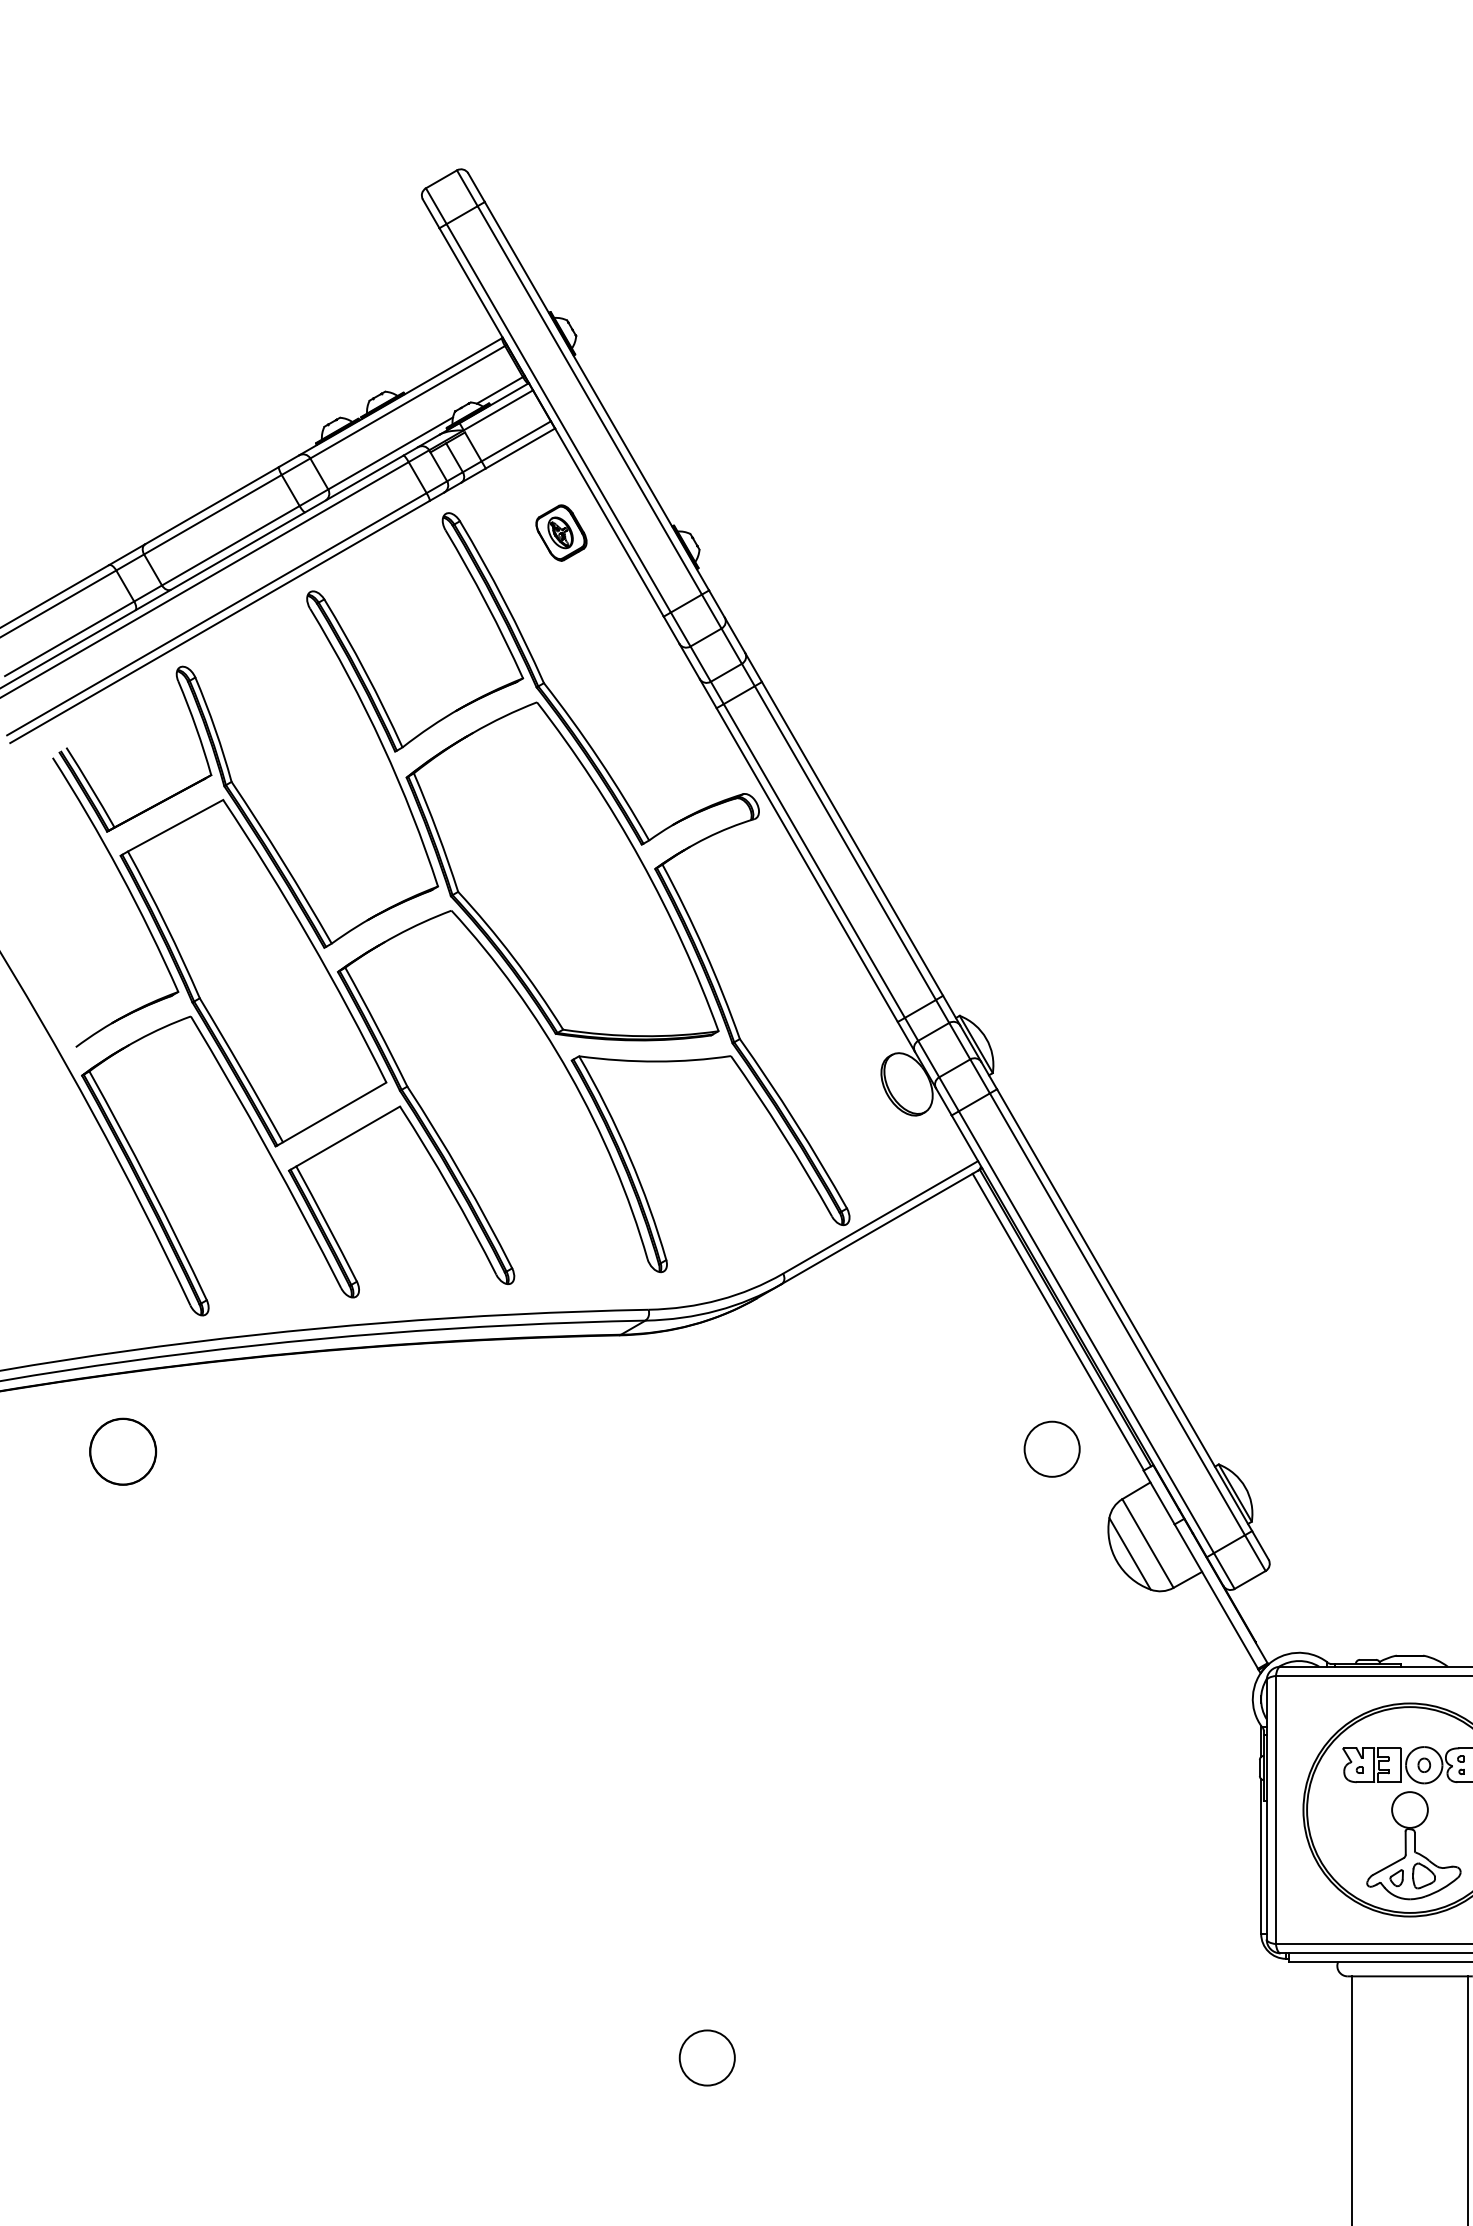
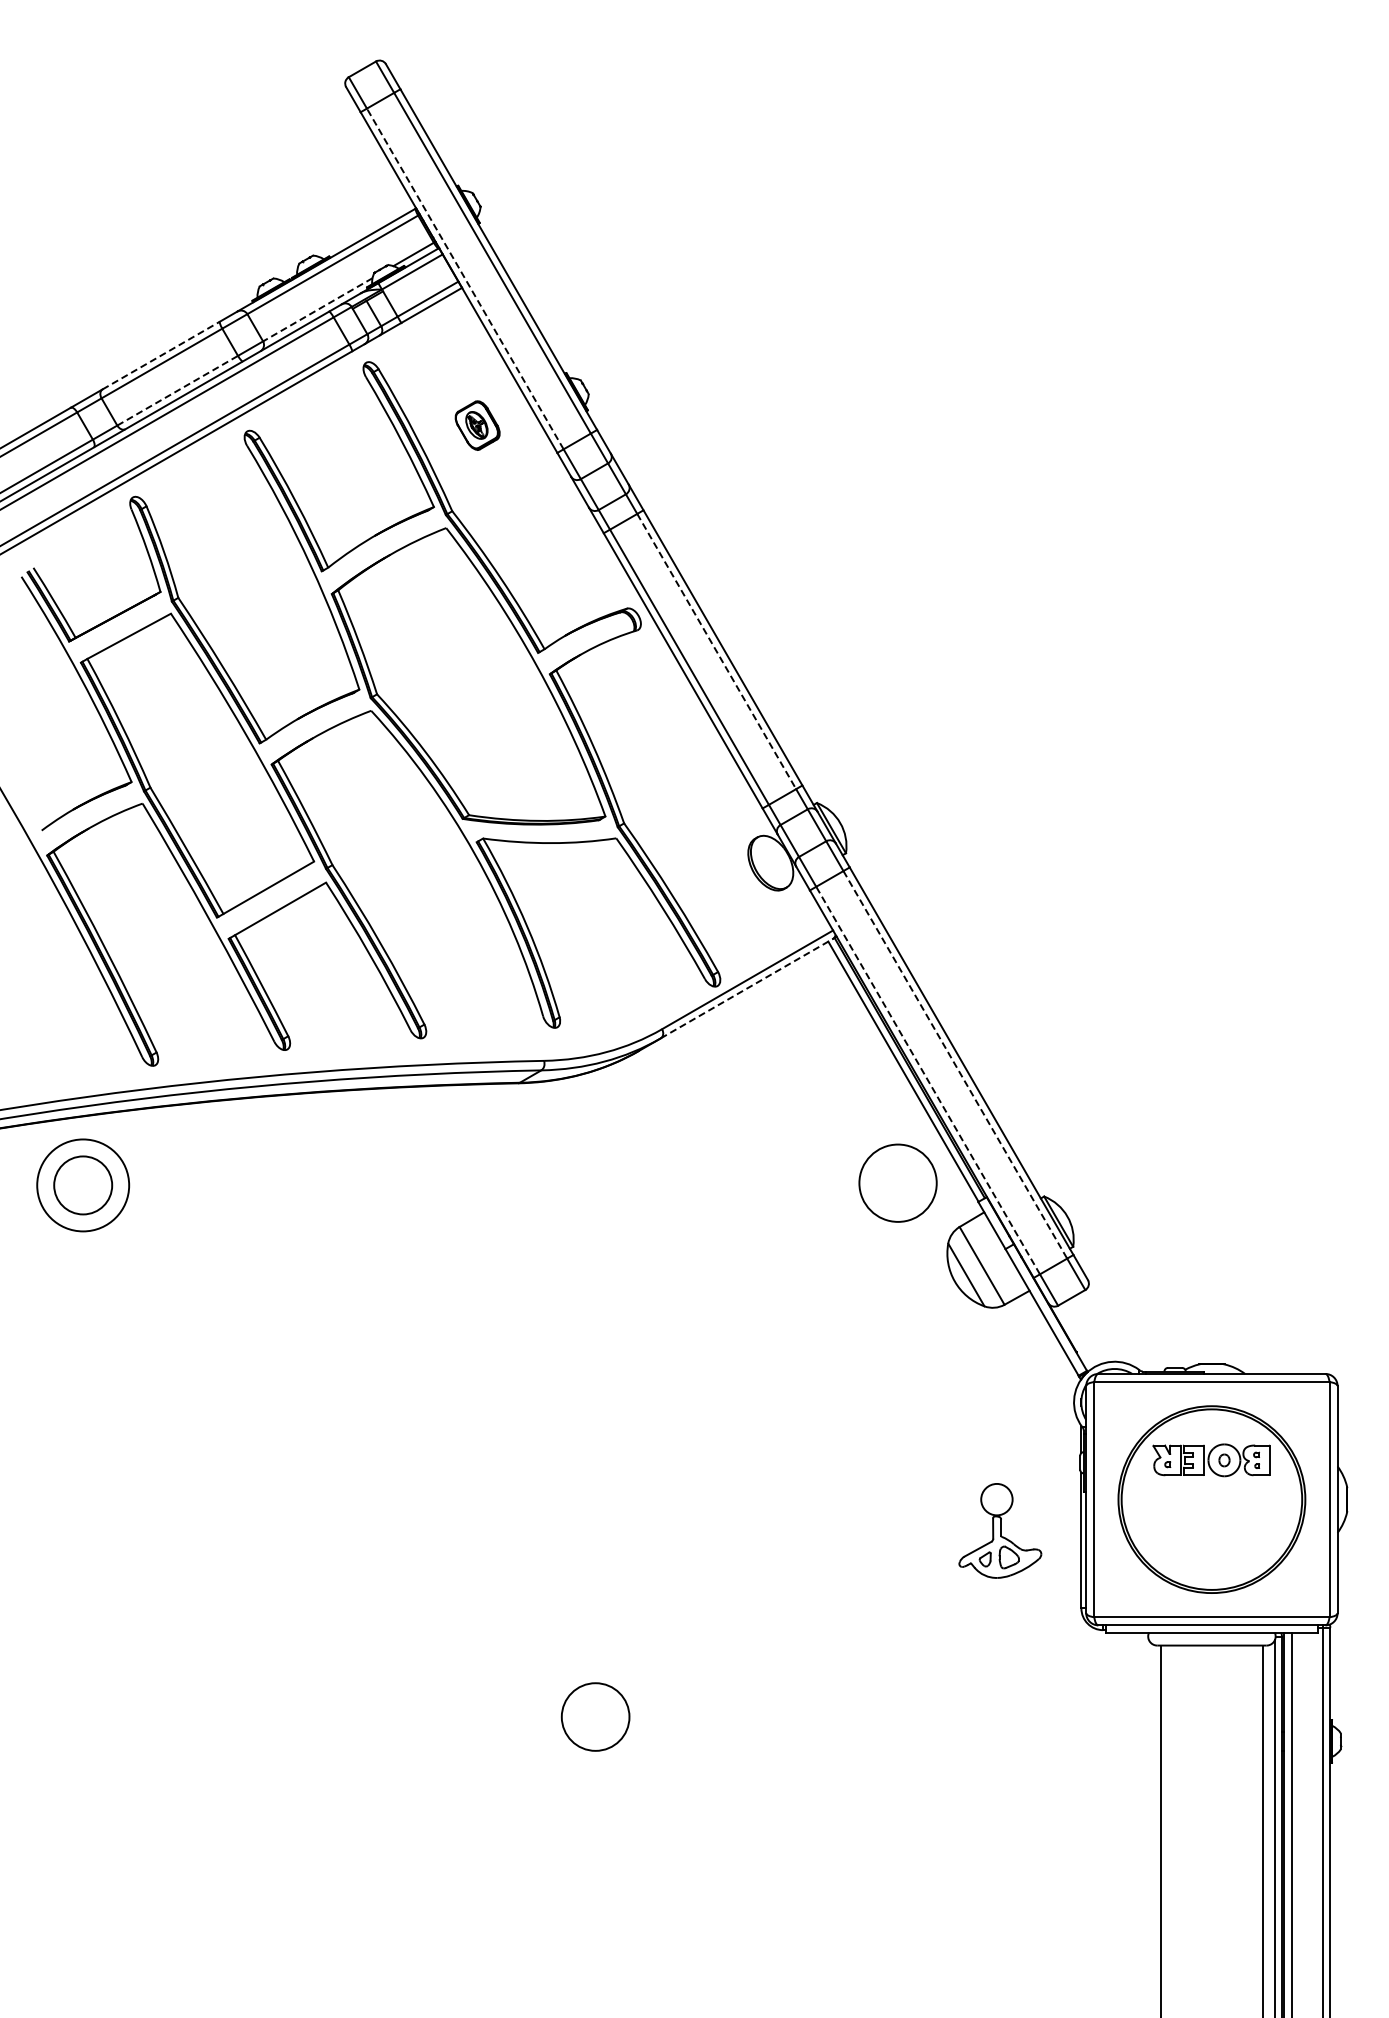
line: (558, 417) -> (465, 278), solid -> dashed
line: (390, 454) -> (317, 310), solid -> dashed
line: (212, 505) -> (161, 355), solid -> dashed
part: (561, 532) -> (477, 425), moved
line: (230, 545) -> (177, 390), solid -> dashed
line: (845, 843) -> (716, 651), solid -> dashed
line: (880, 1227) -> (747, 988), solid -> dashed
line: (1117, 1313) -> (955, 1064), solid -> dashed
line: (1086, 1332) -> (928, 1080), solid -> dashed
circle: (1051, 1449) -> (897, 1183), size x1.6
circle: (122, 1451) -> (82, 1185), size x1.6
part: (1414, 1845) -> (1000, 1530), moved
circle: (707, 2058) -> (595, 1717), size x1.4

